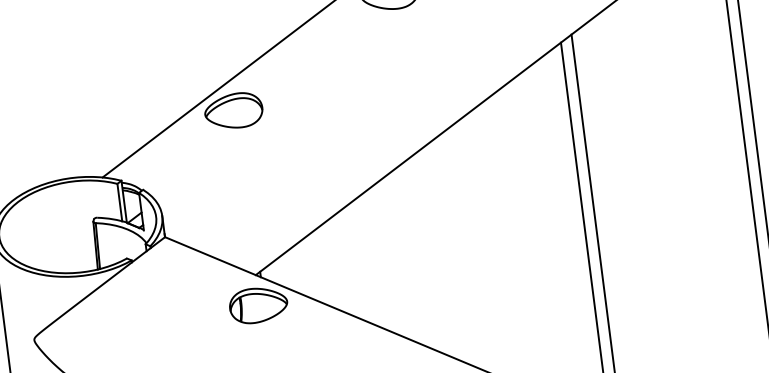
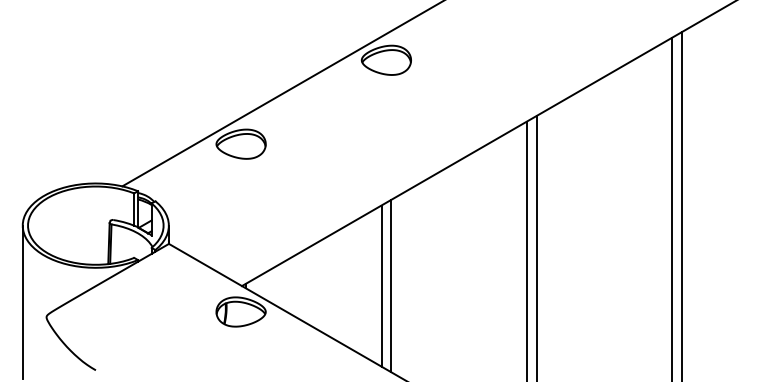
line: (428, 252) -> (391, 285), added
line: (417, 253) -> (381, 285), added

